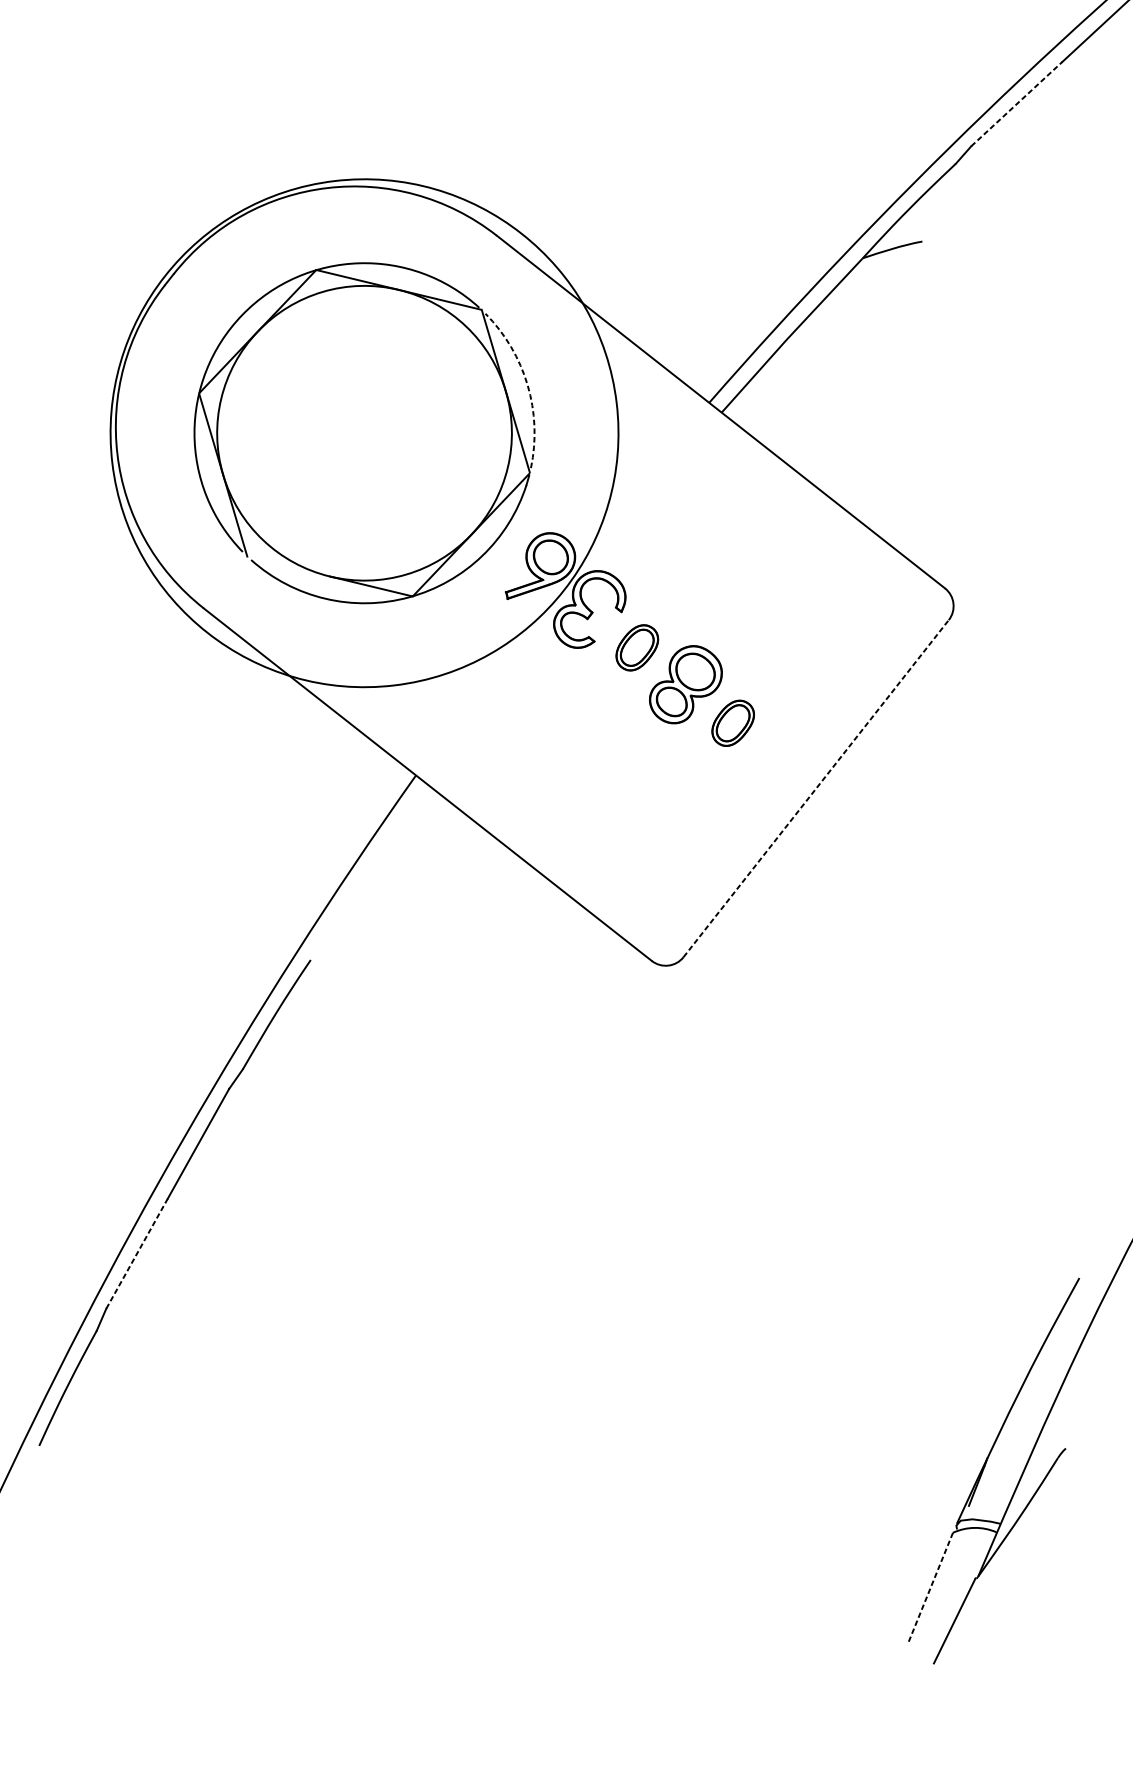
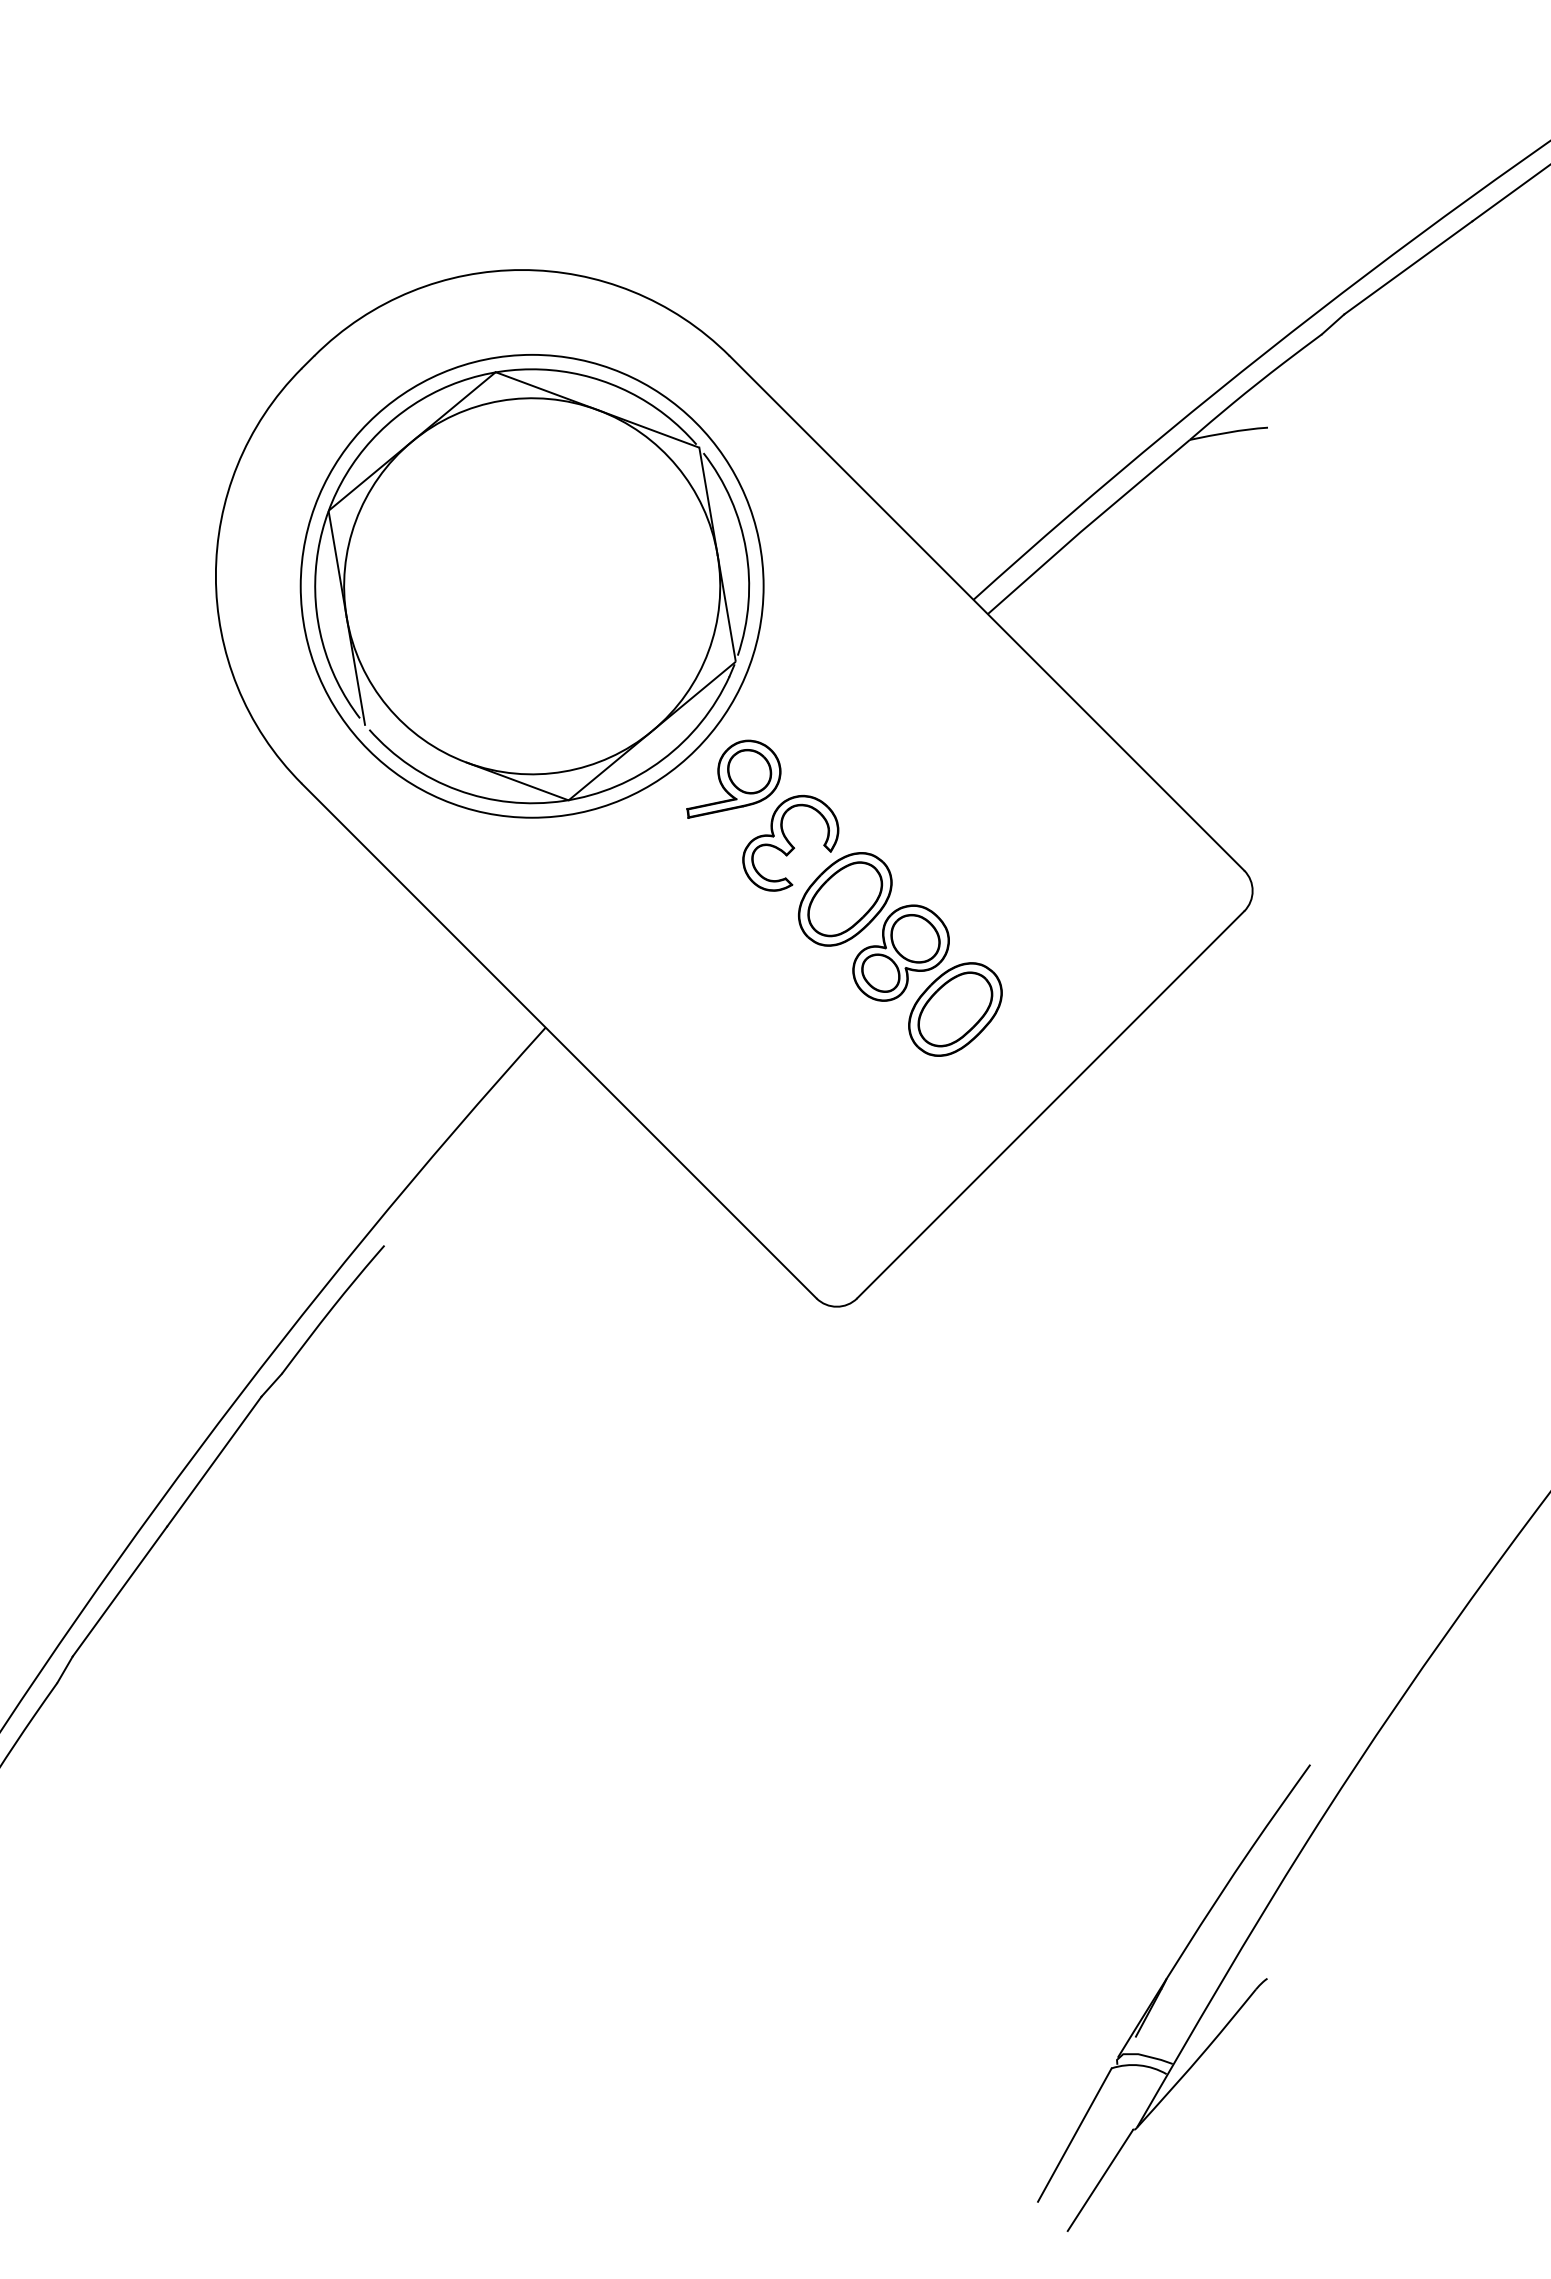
line: (1016, 103) -> (1408, 267), dashed -> solid
arc: (528, 385) -> (746, 550), dashed -> solid
circle: (363, 432) -> (531, 585), size x0.71
part: (637, 647) -> (845, 899), size x1.67
part: (733, 723) -> (955, 1009), size x1.67
line: (815, 788) -> (1050, 1104), dashed -> solid
line: (137, 1253) -> (120, 1591), dashed -> solid
line: (930, 1588) -> (1074, 2135), dashed -> solid

